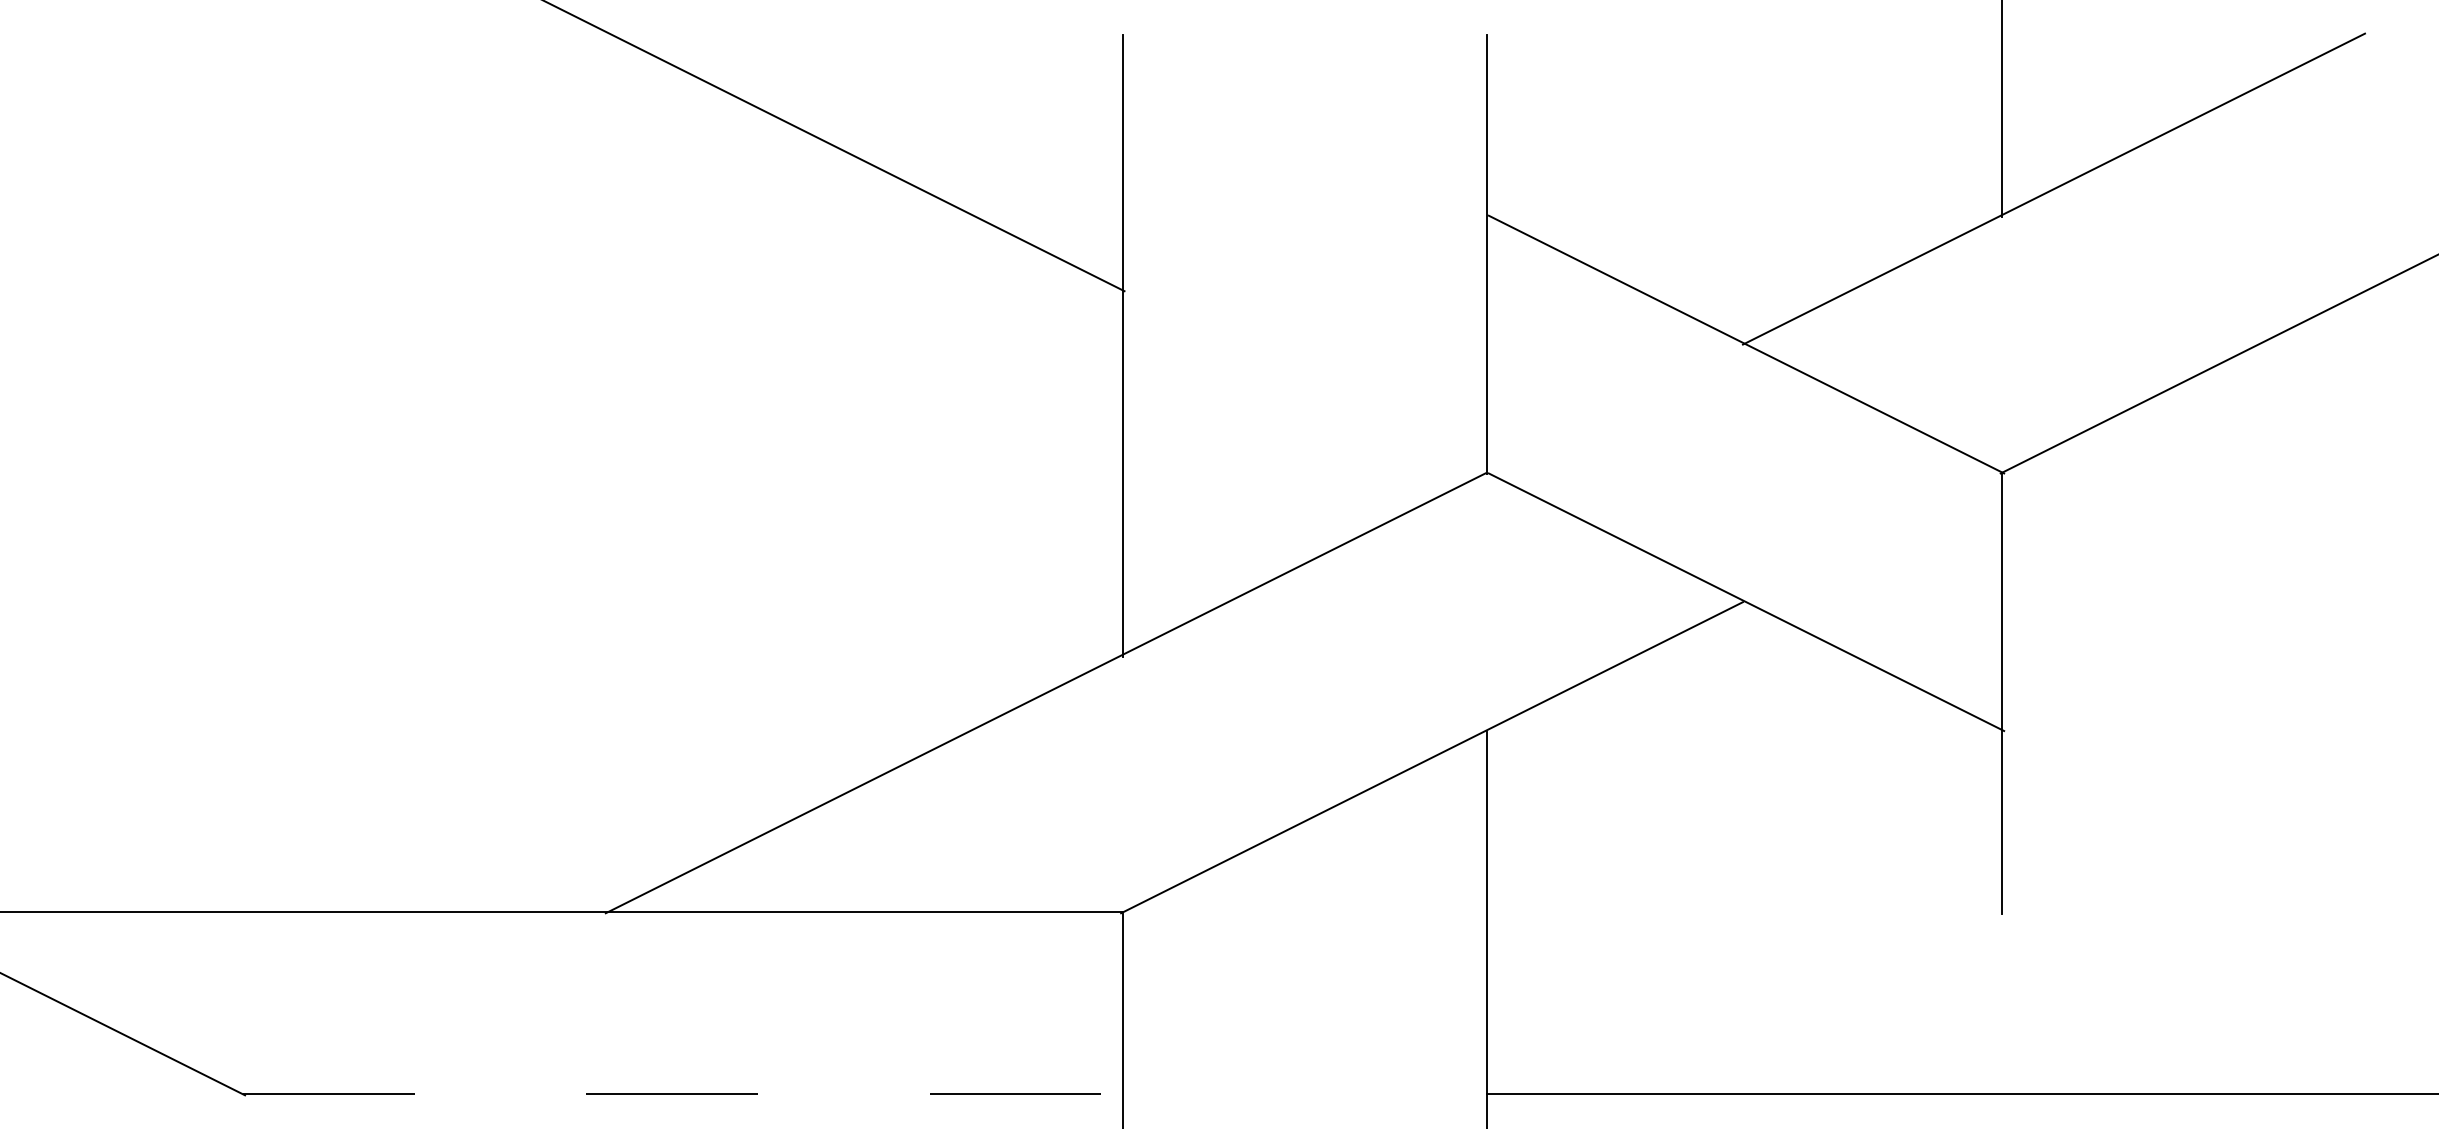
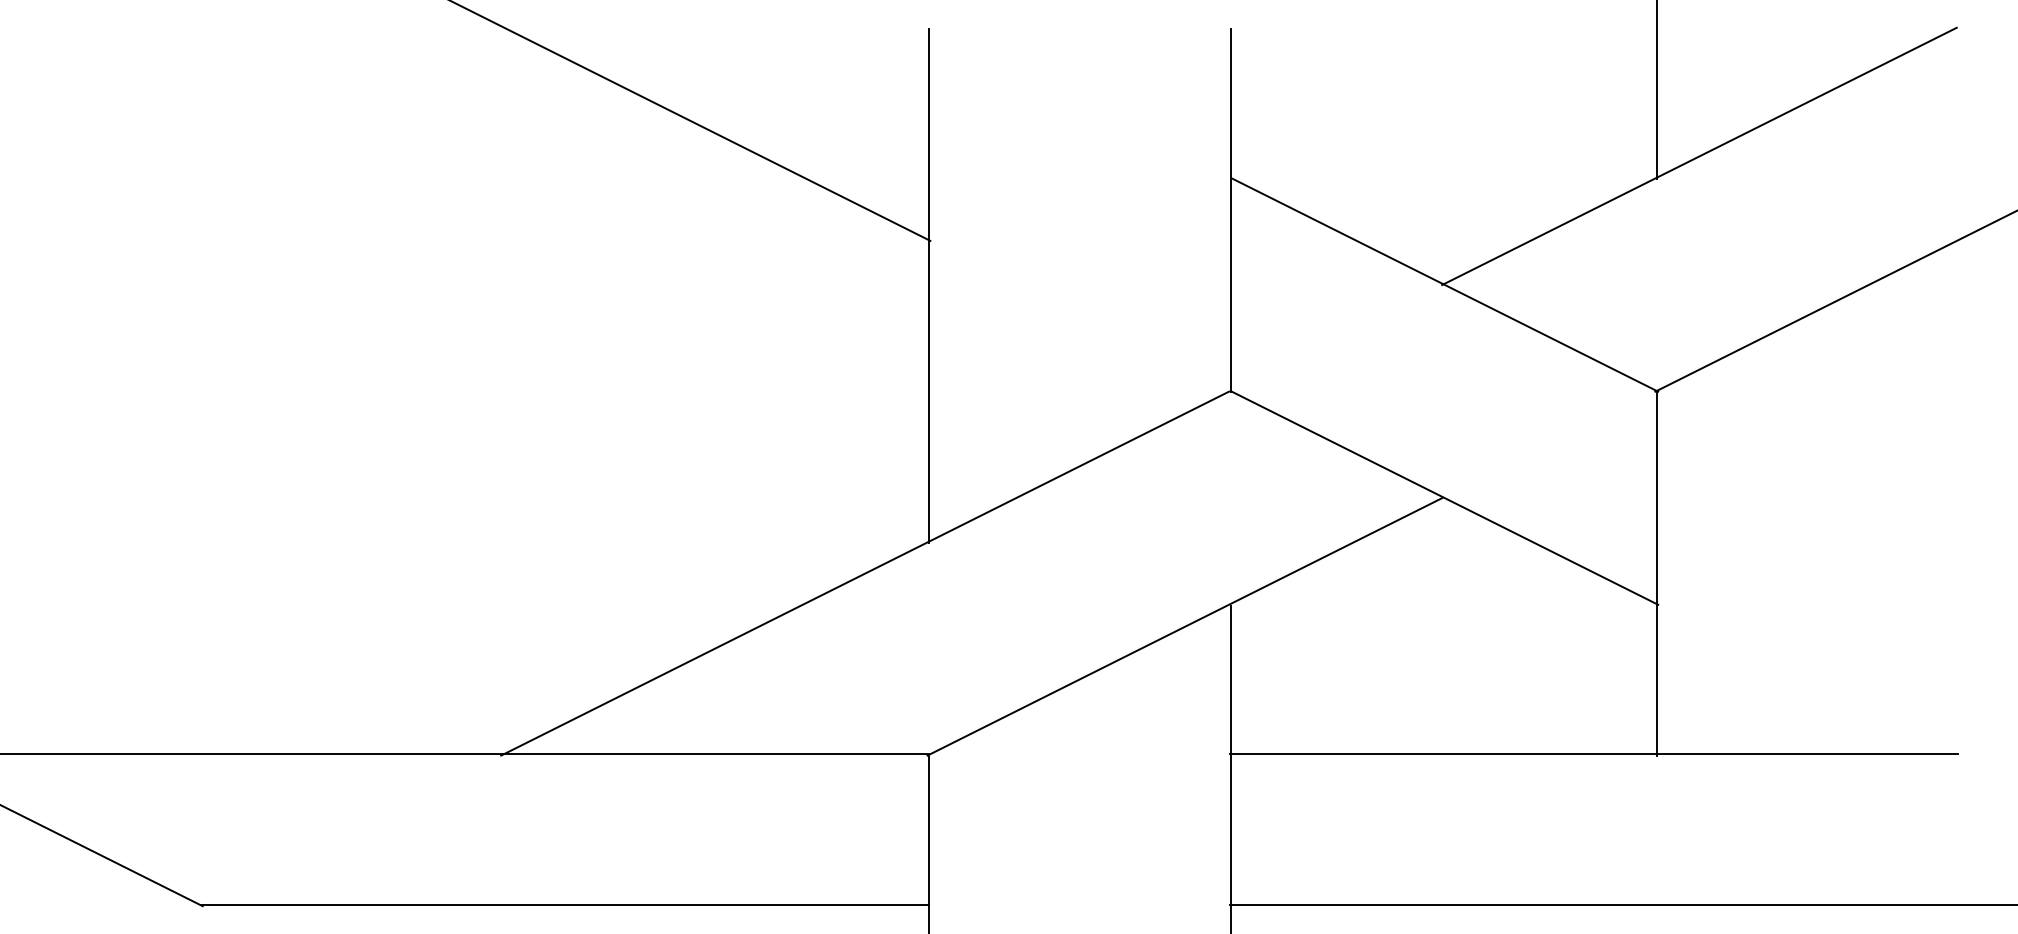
line: (1926, 911) -> (1593, 754), added
line: (683, 1093) -> (565, 904), dashed -> solid

